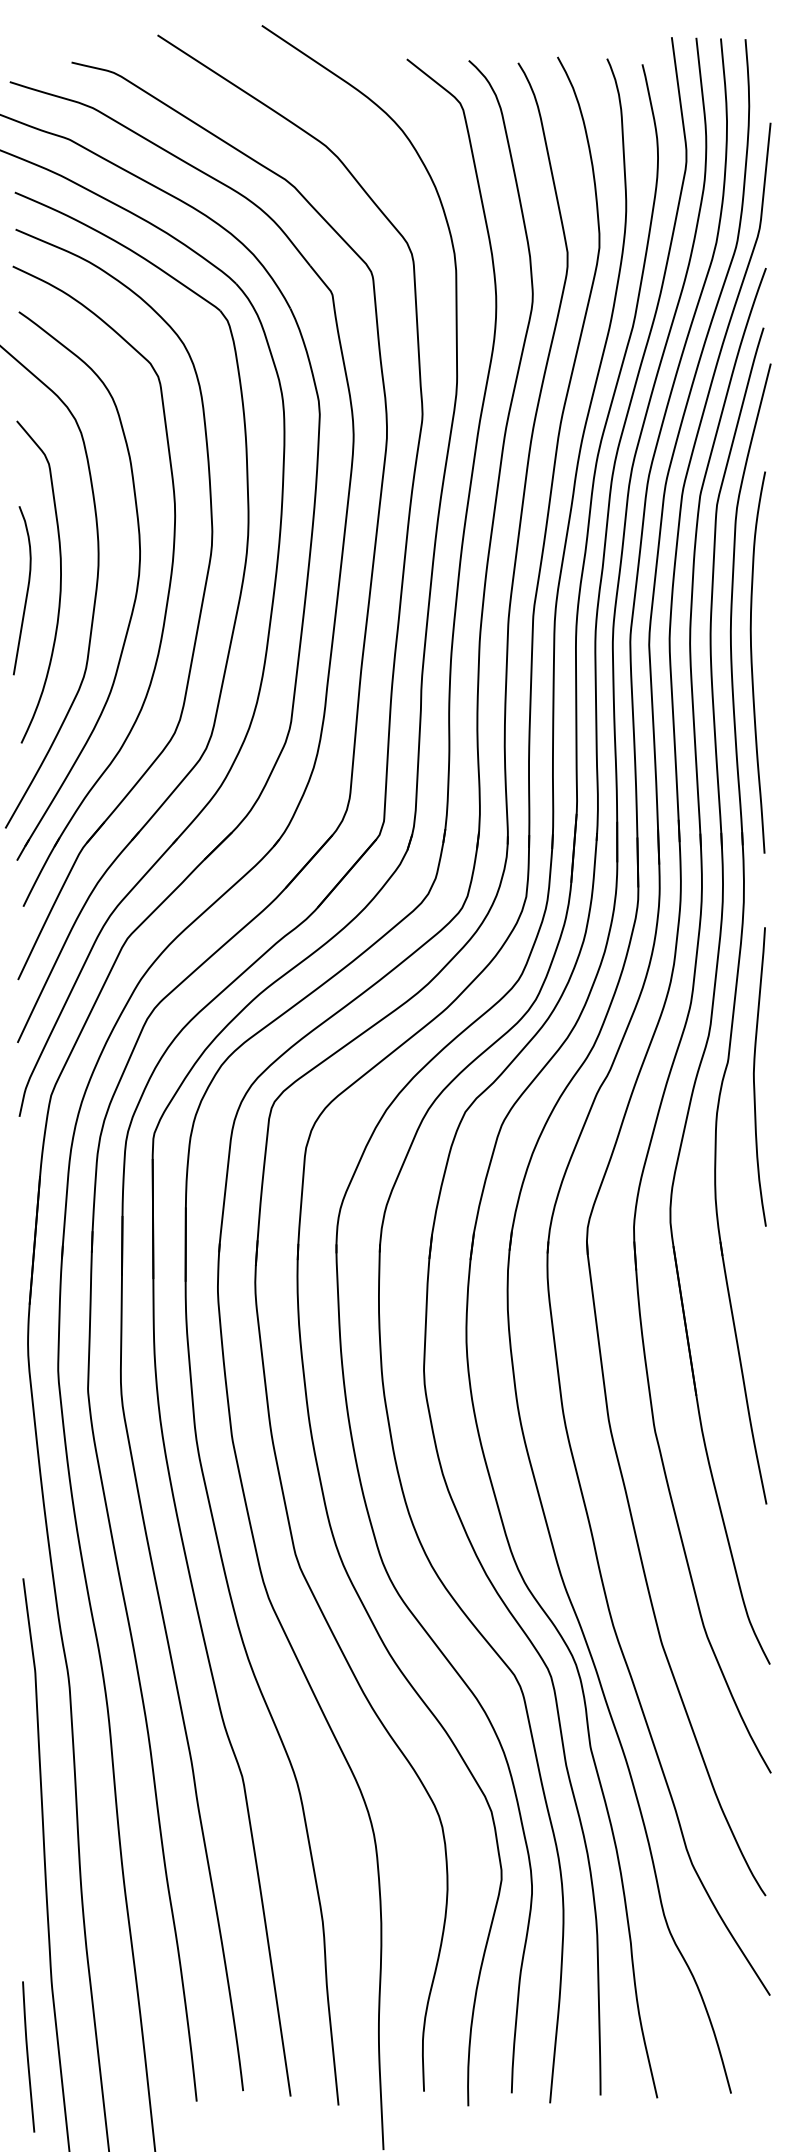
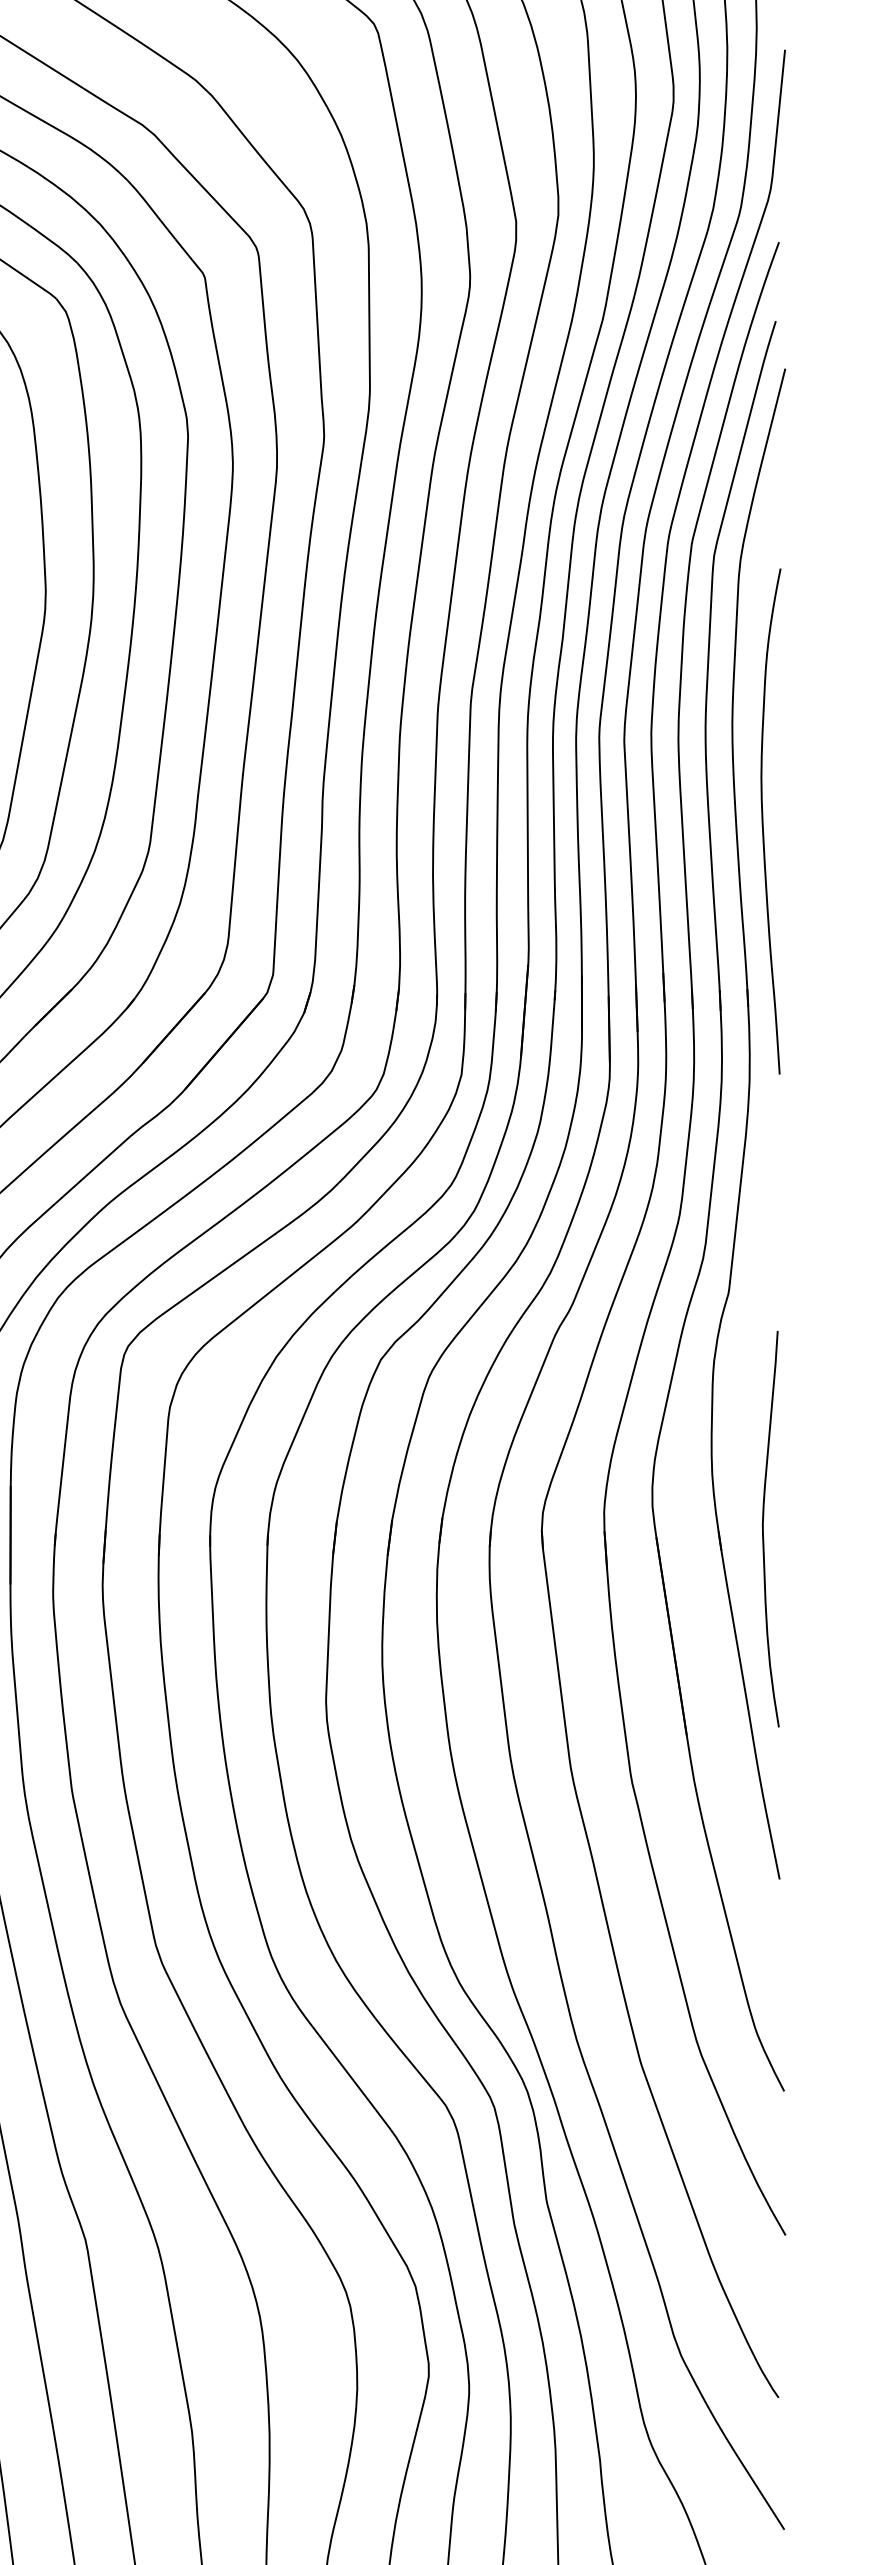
curve: (752, 662) -> (763, 821), moved
curve: (754, 1076) -> (763, 1528), moved

